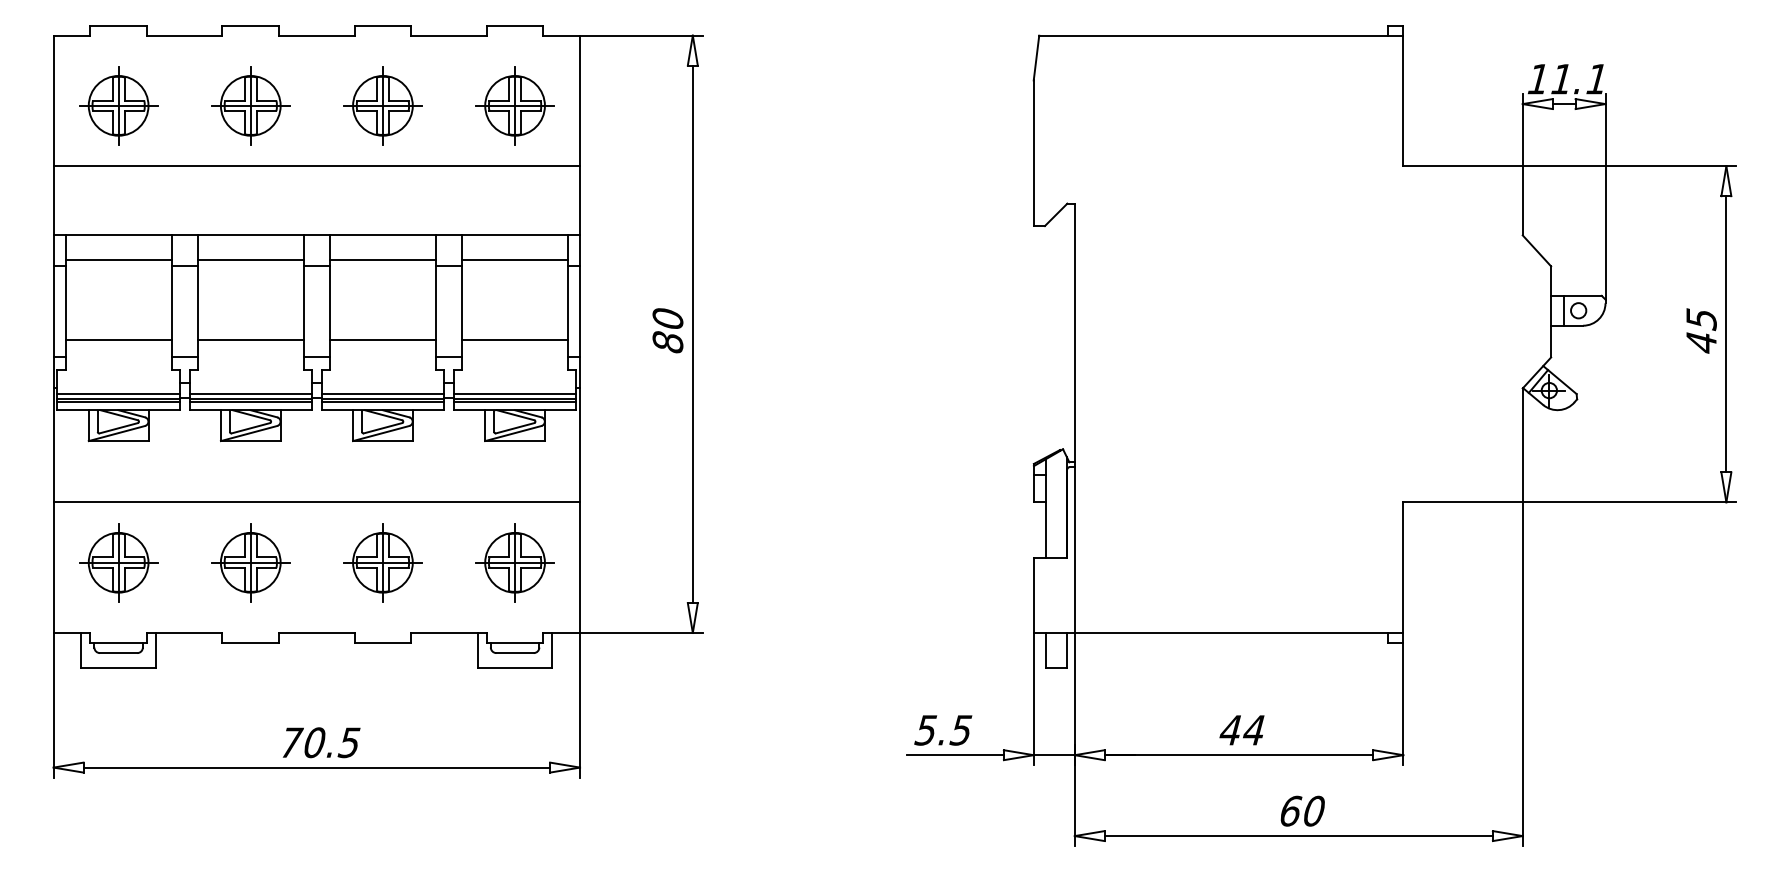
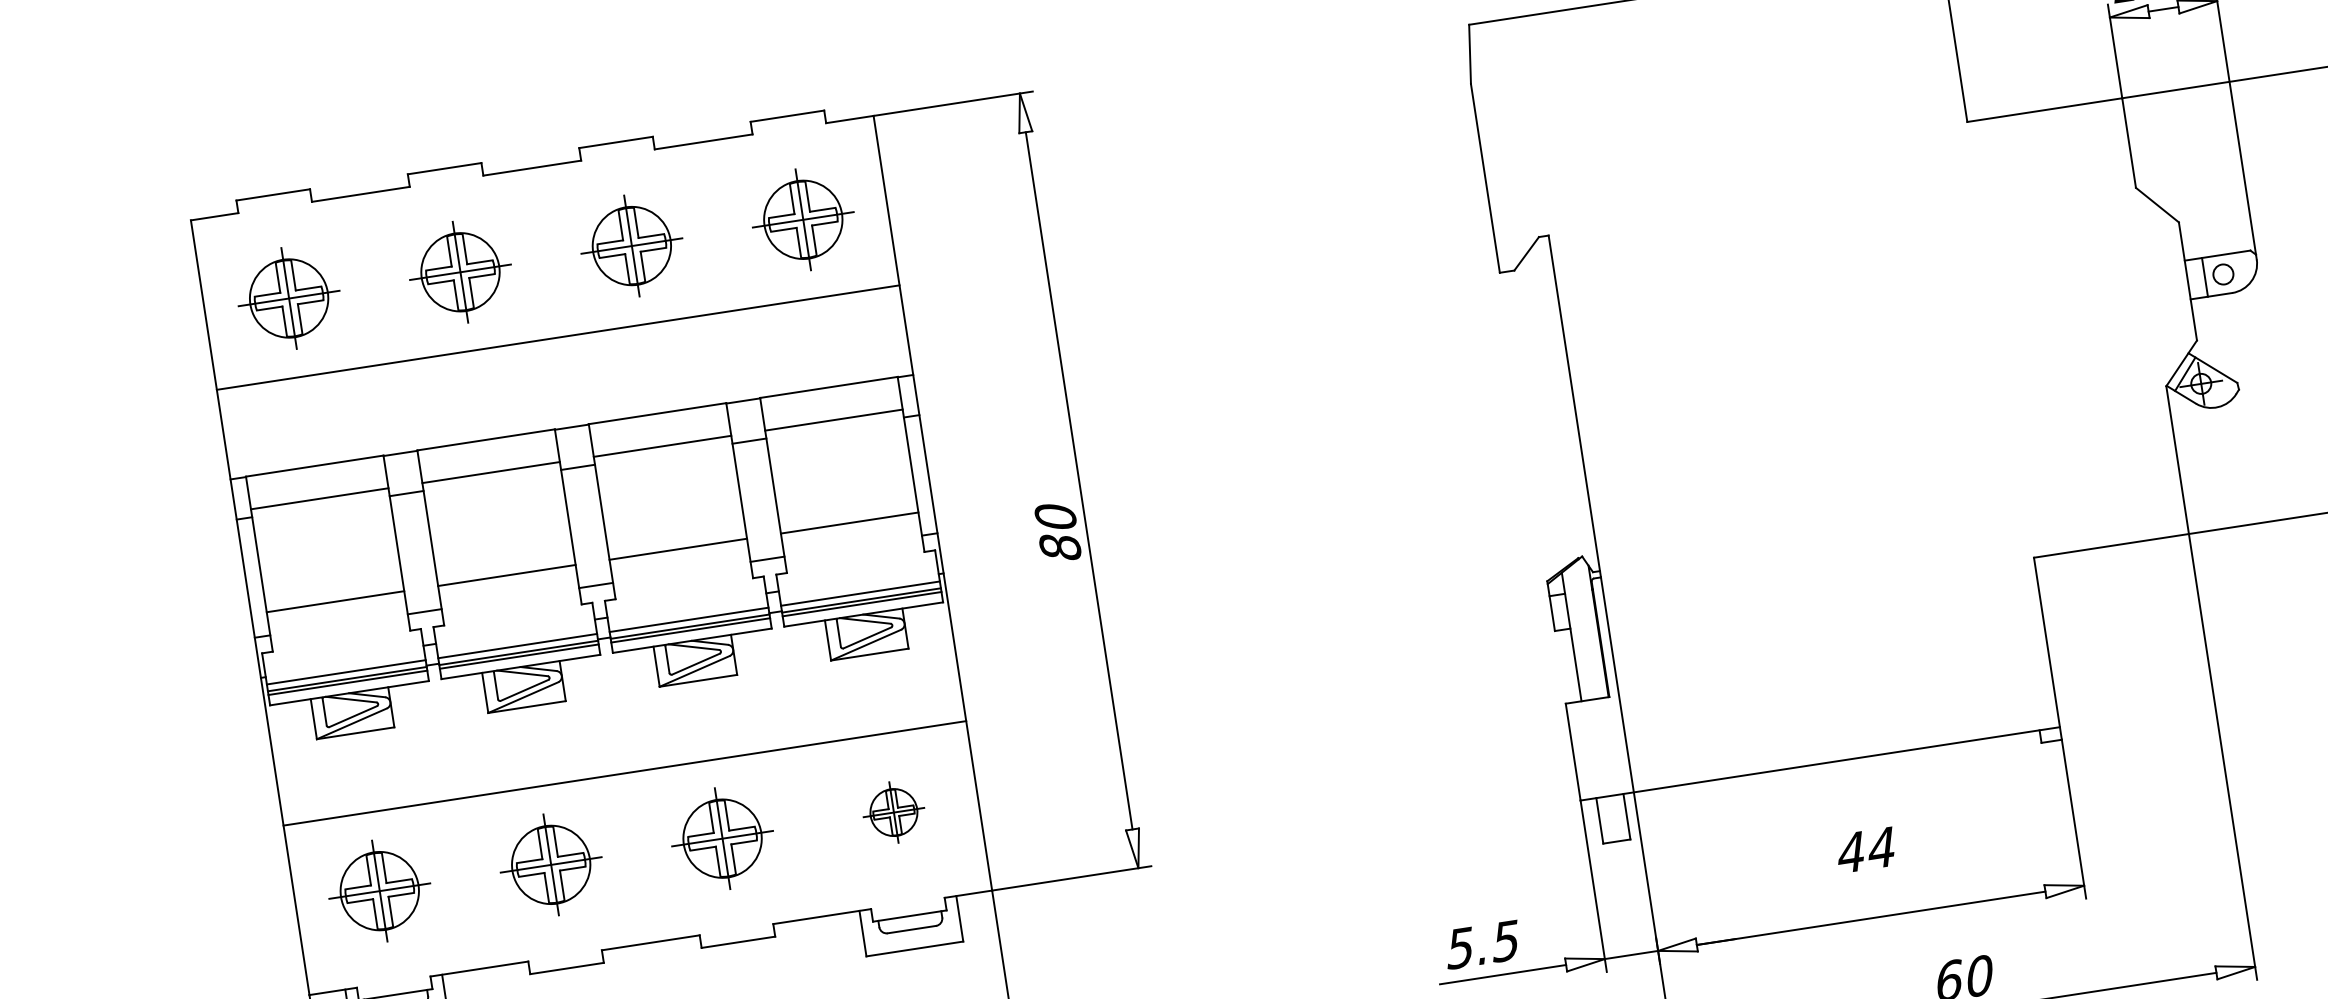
text: (667, 330) -> (1057, 532), moved
part: (514, 562) -> (893, 812), size x0.6
text: (1241, 730) -> (1865, 850), moved

